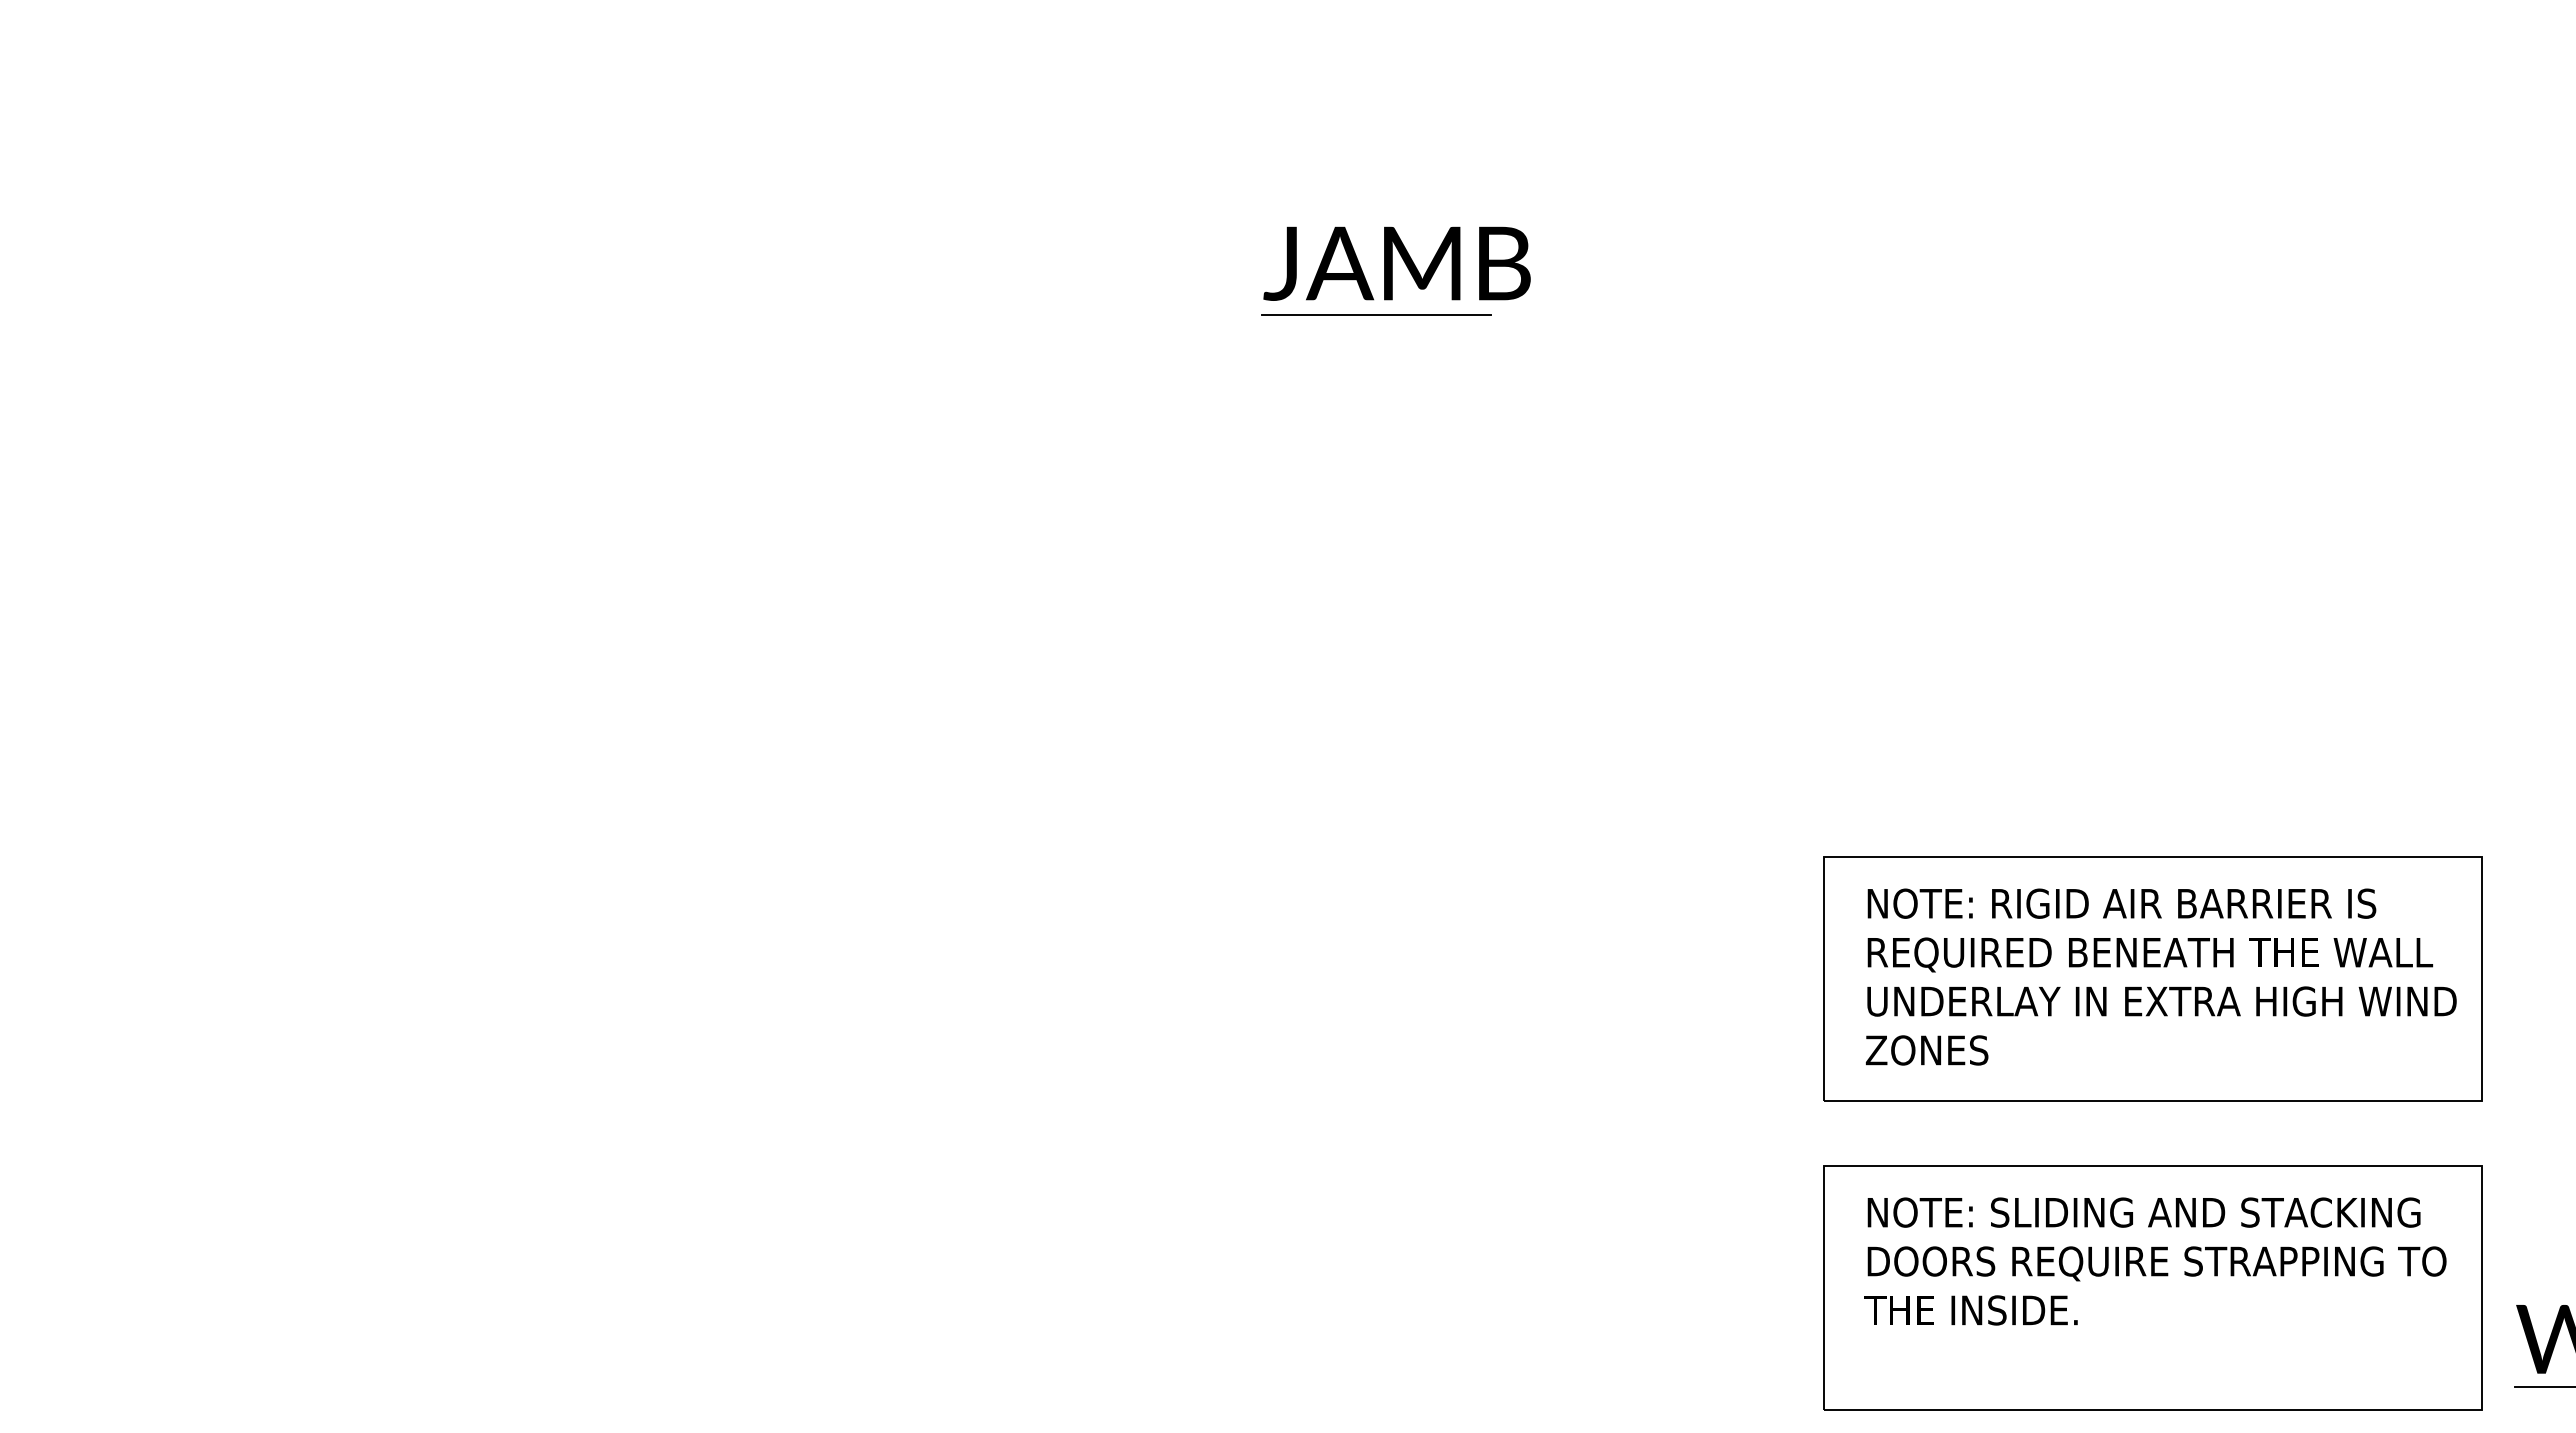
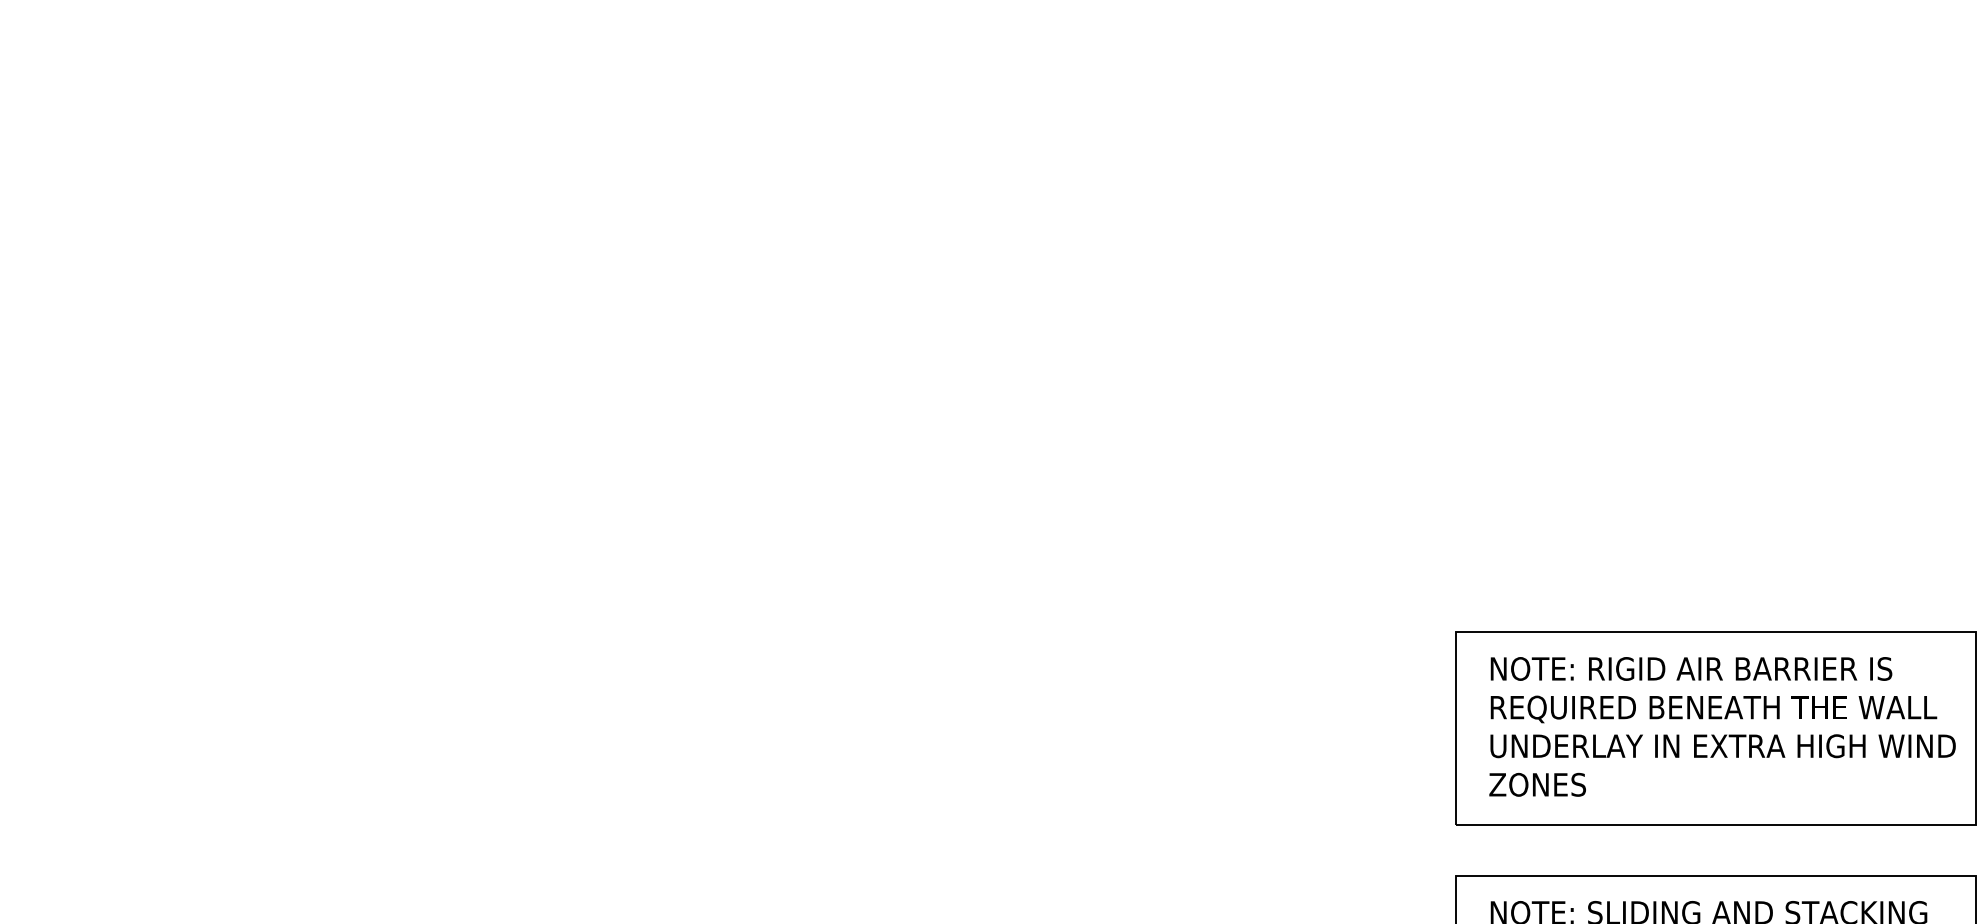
part: (1395, 270) -> (1117, 168), removed

